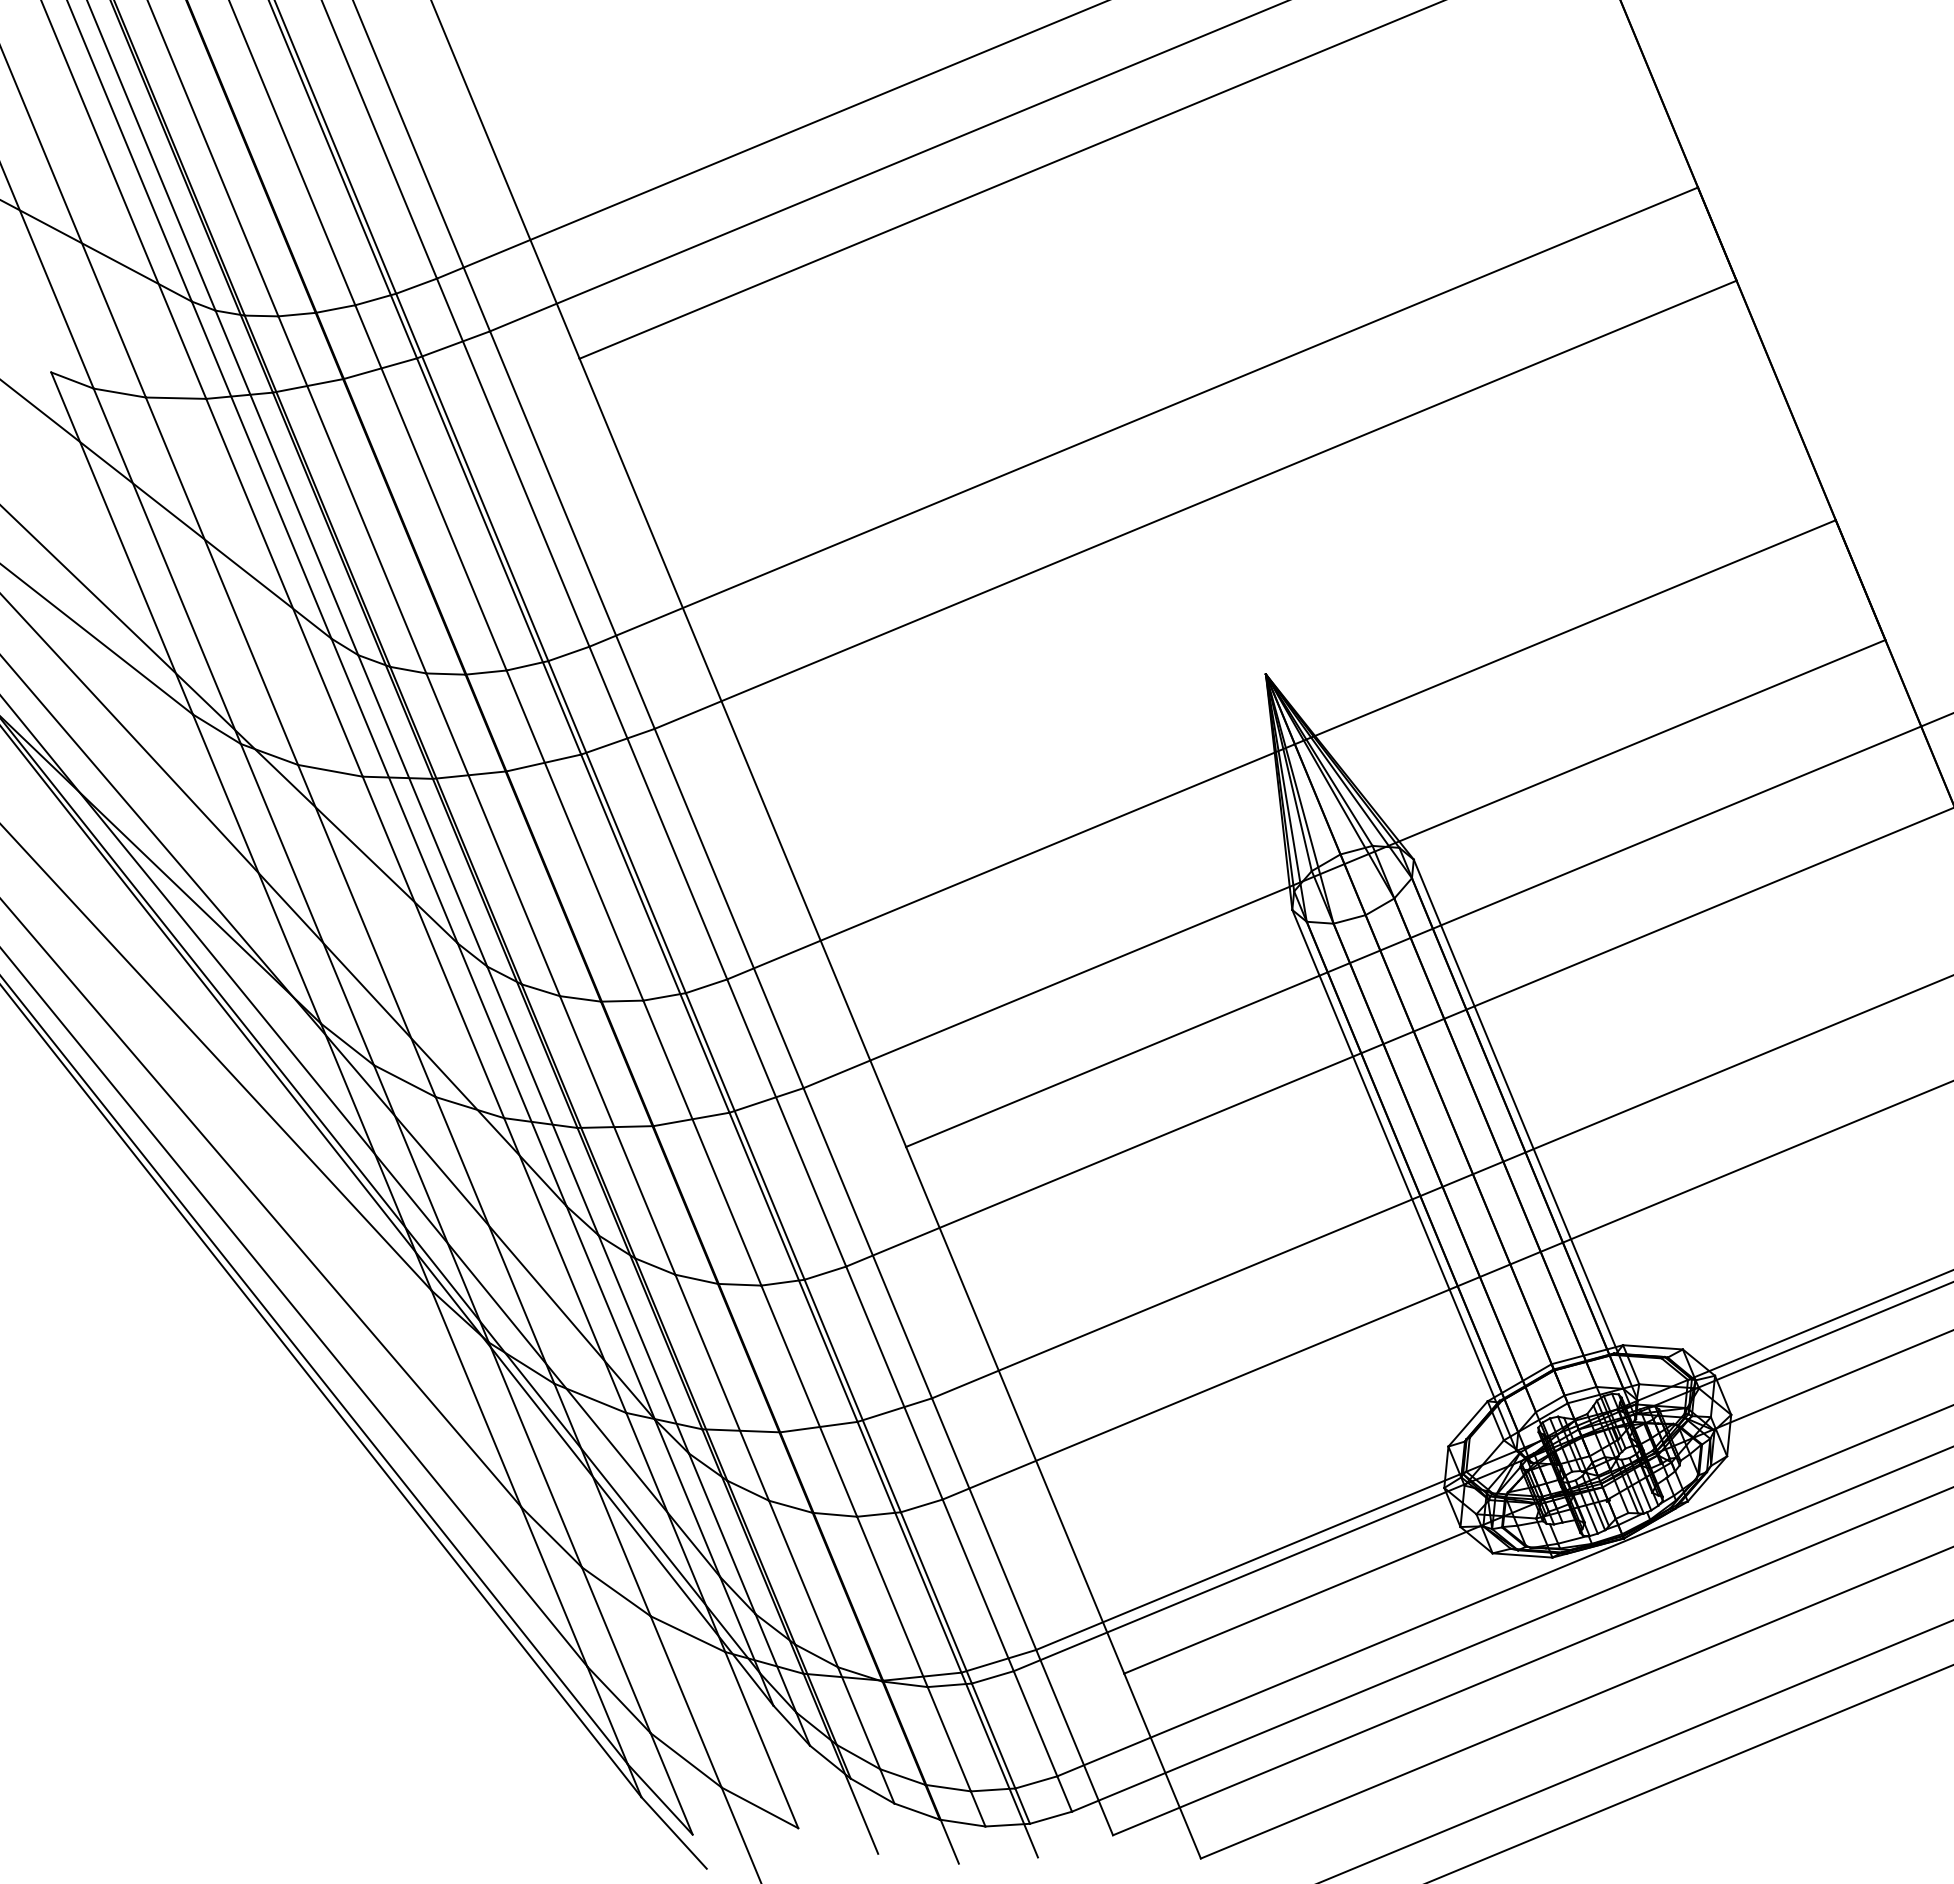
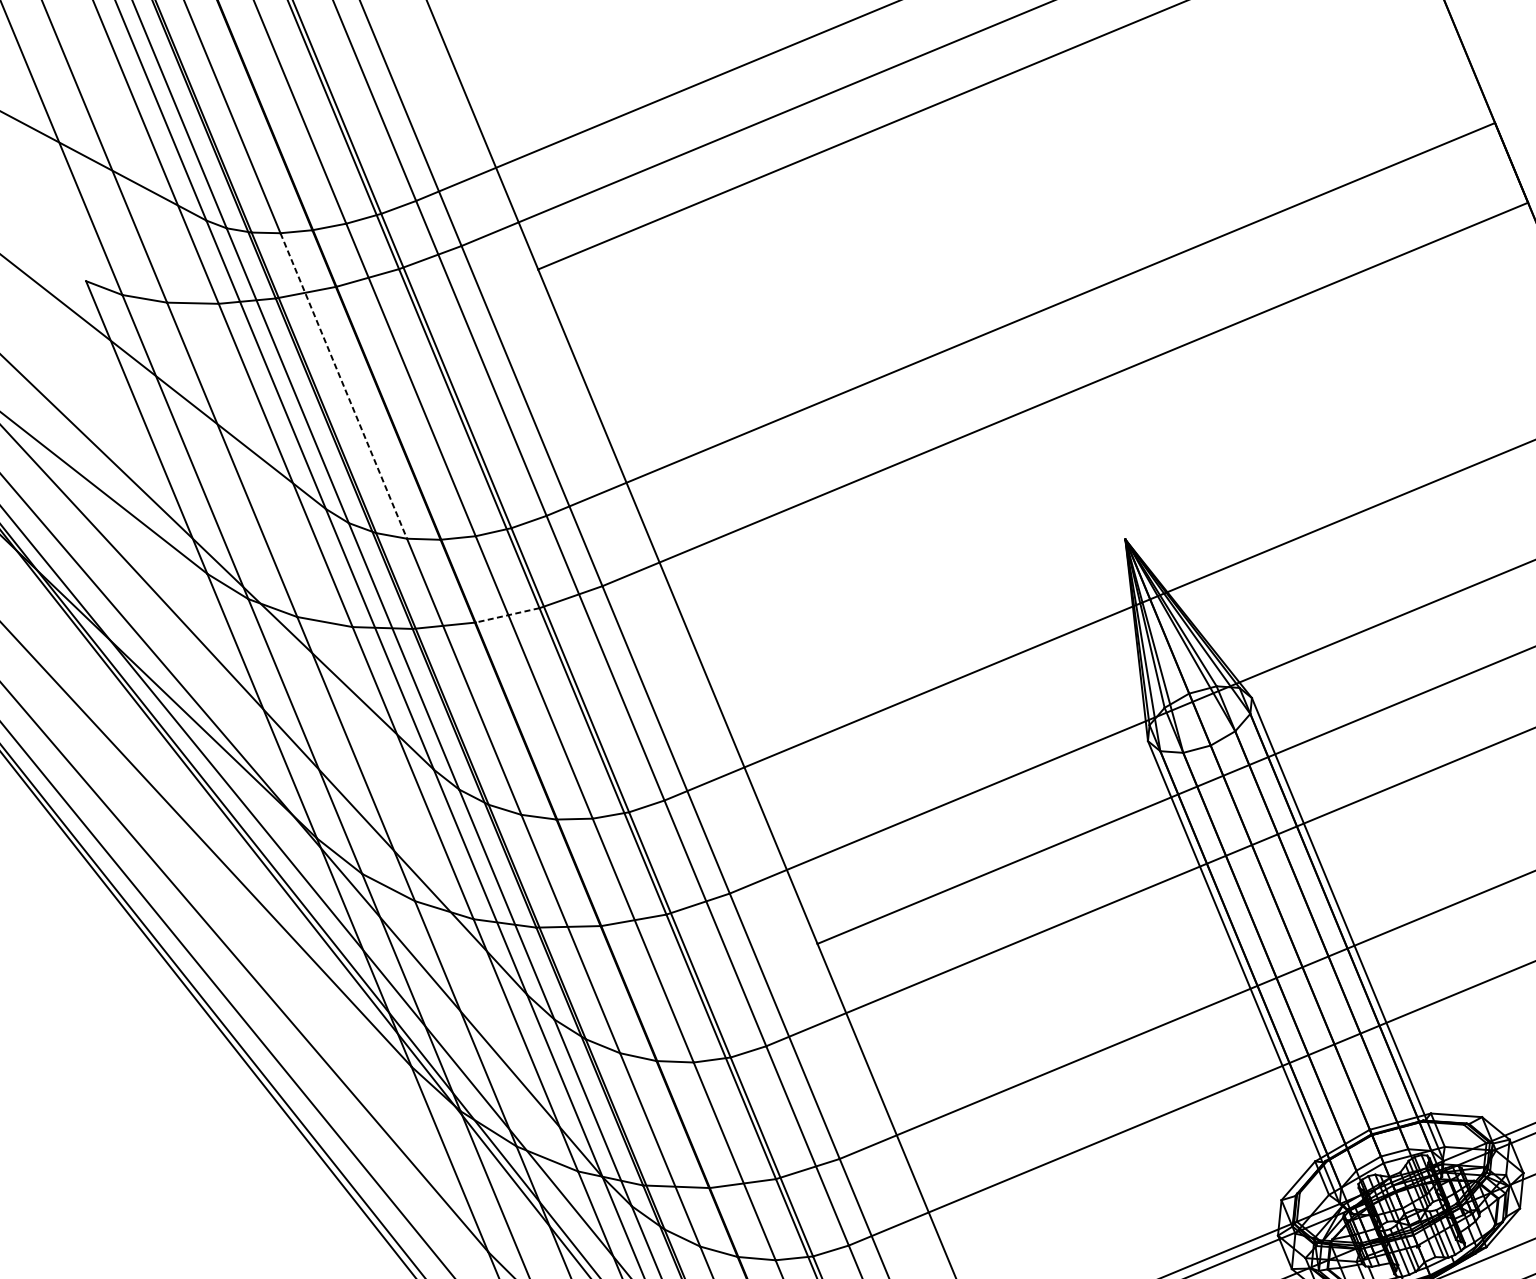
line: (352, 495) -> (343, 386), solid -> dashed
line: (543, 763) -> (507, 615), solid -> dashed

